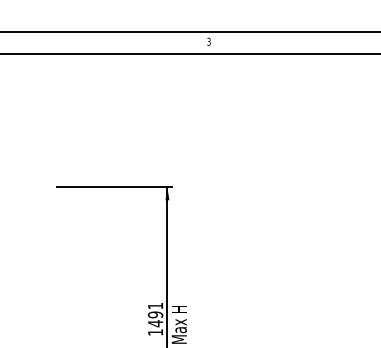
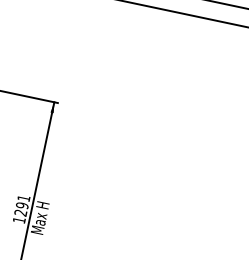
text: (155, 323) -> (20, 212), 1491 -> 1291

